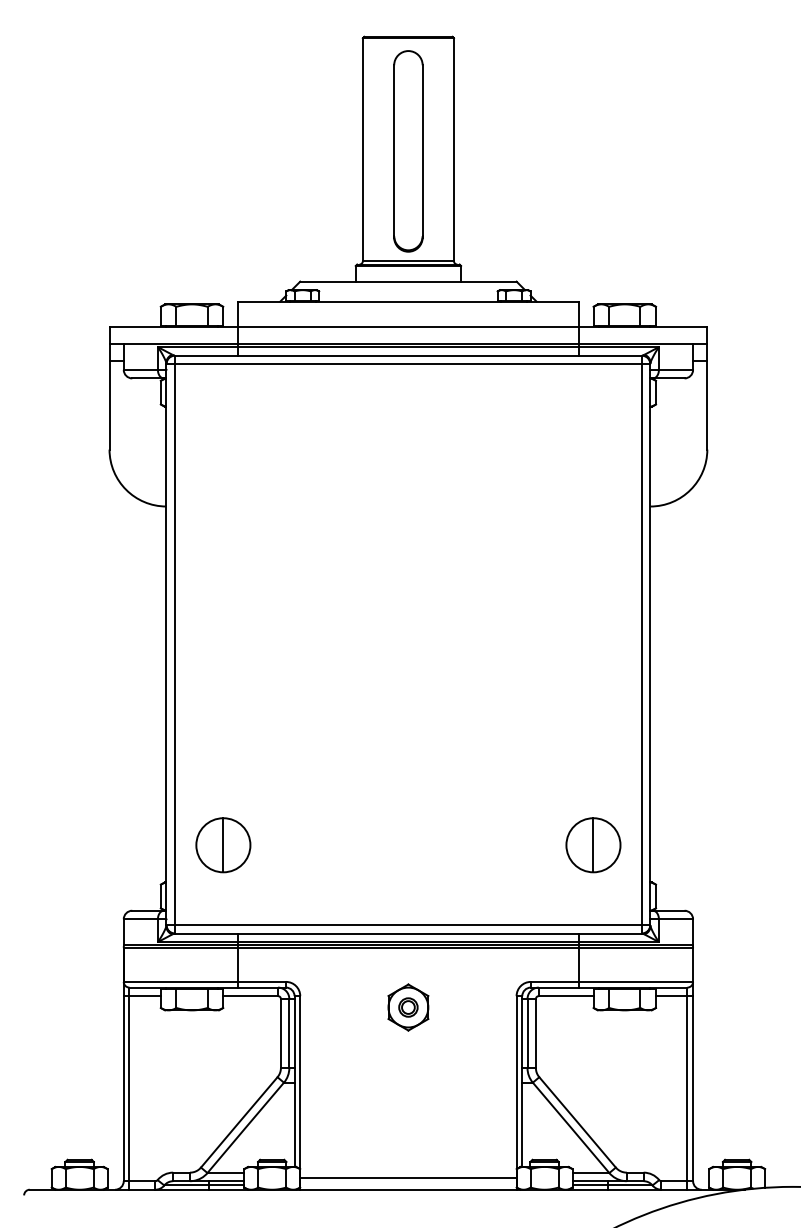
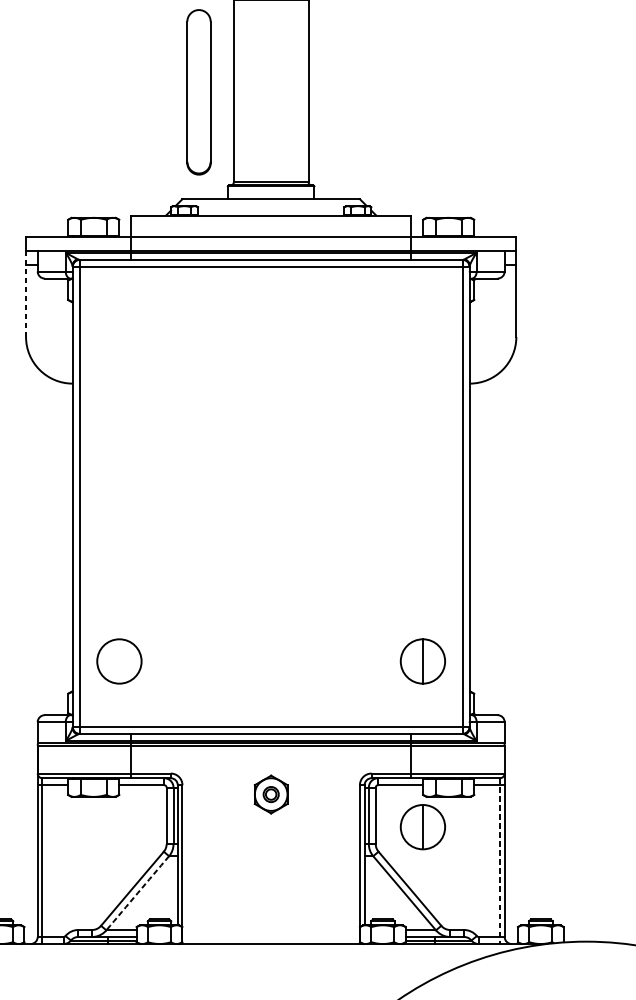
part: (408, 151) -> (199, 92), moved
line: (109, 396) -> (26, 293), solid -> dashed
line: (223, 845) -> (119, 661), removed
part: (593, 1047) -> (422, 827), added
line: (687, 1089) -> (500, 861), solid -> dashed
arc: (245, 1127) -> (137, 892), solid -> dashed
line: (408, 1178) -> (271, 934), removed

